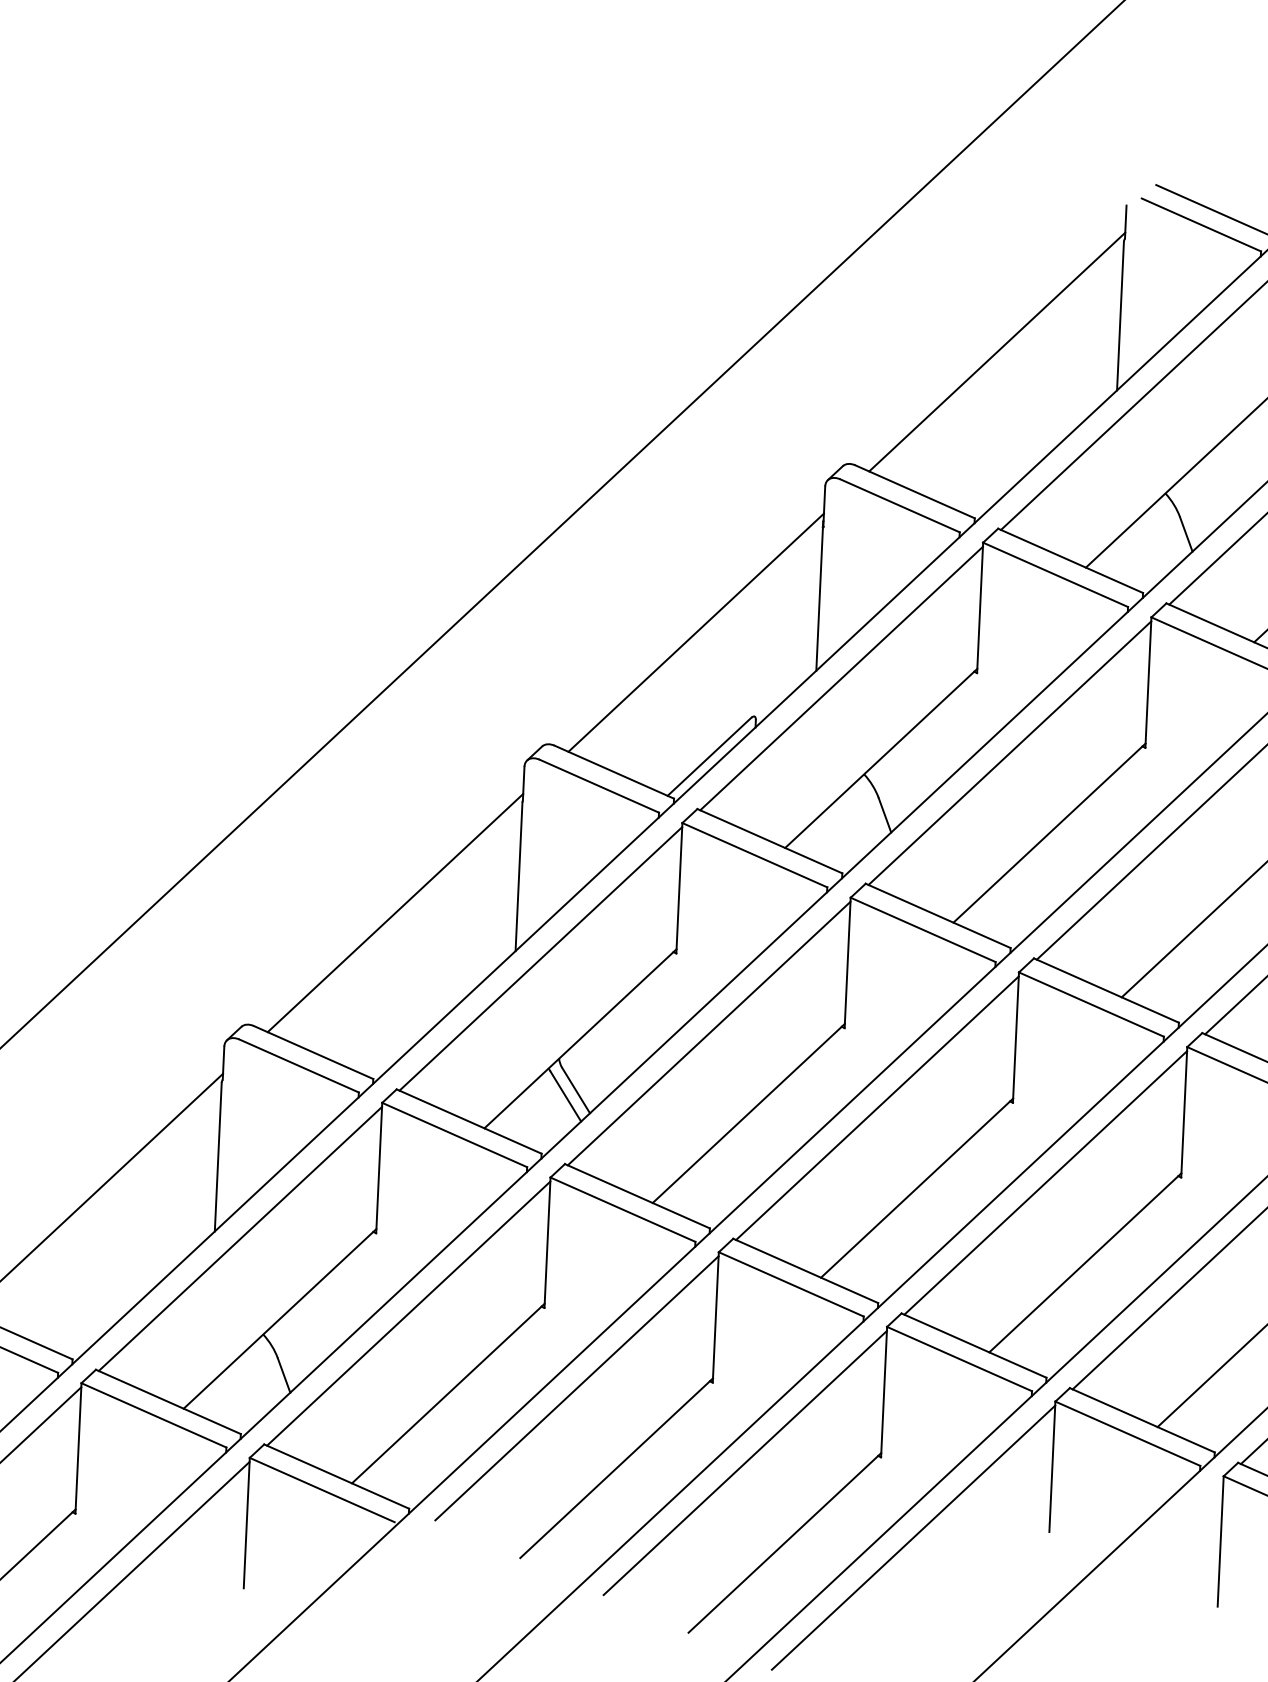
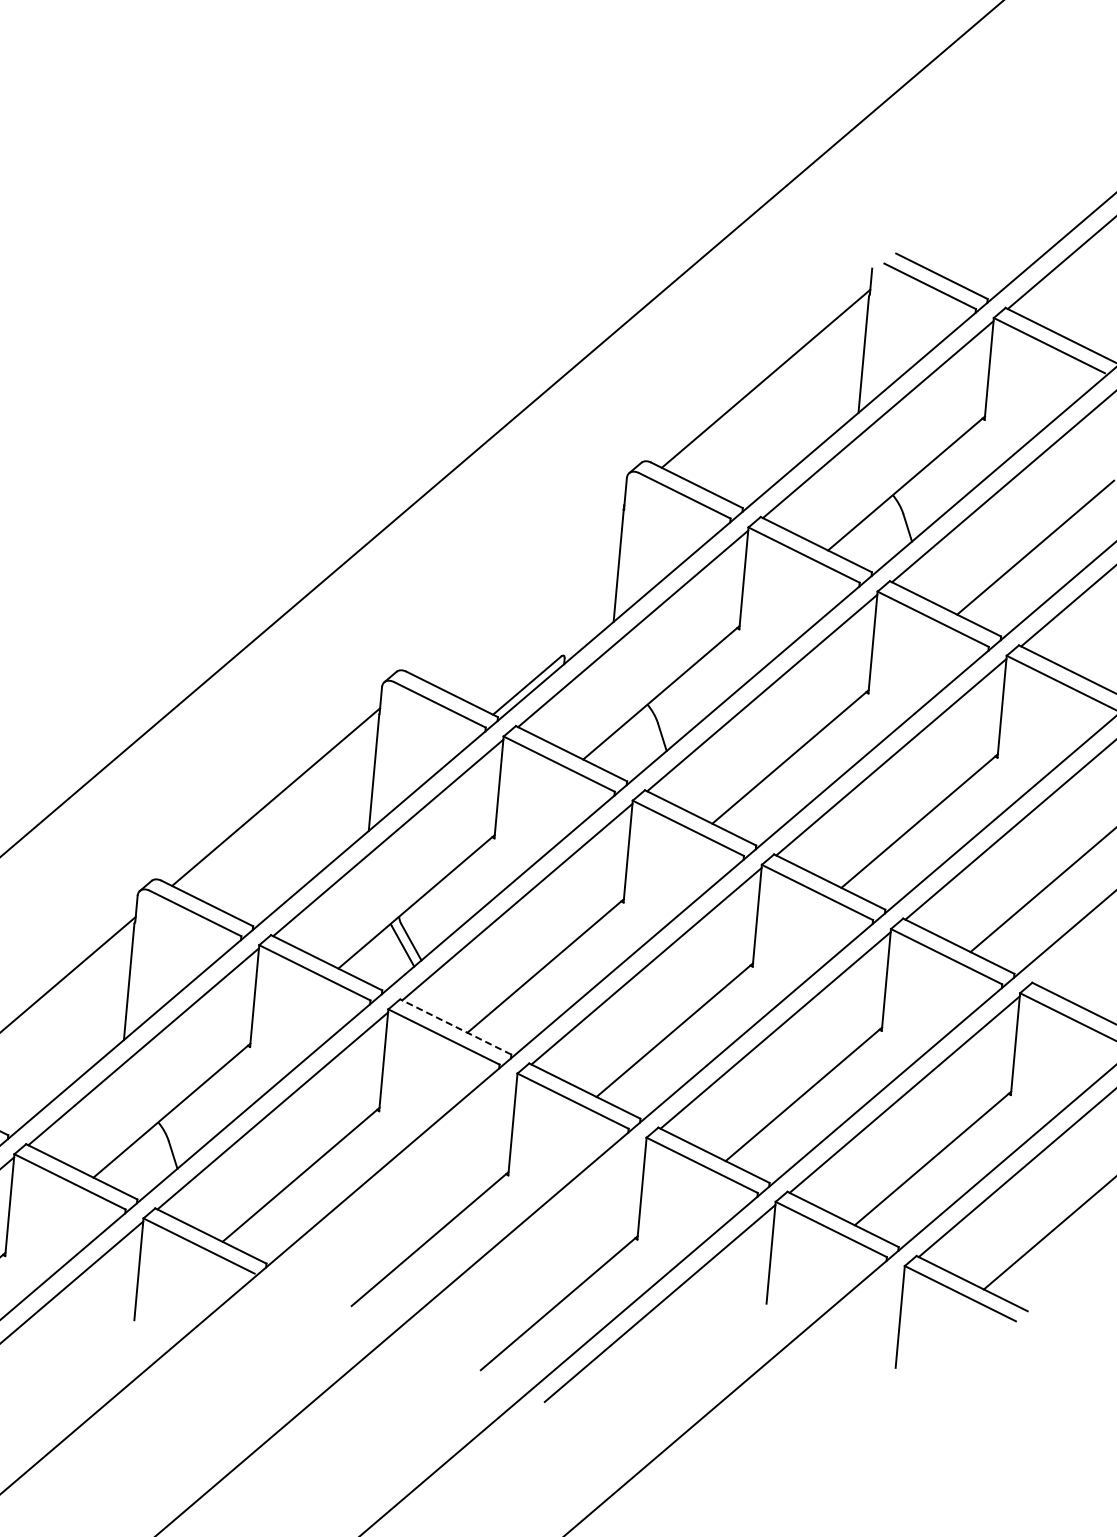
line: (695, 631) -> (520, 587), removed
line: (637, 1195) -> (455, 1026), solid -> dashed
line: (576, 1387) -> (401, 1174), removed
line: (744, 1461) -> (530, 1238), removed

